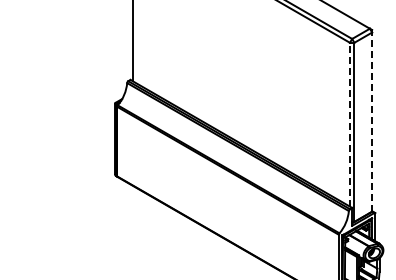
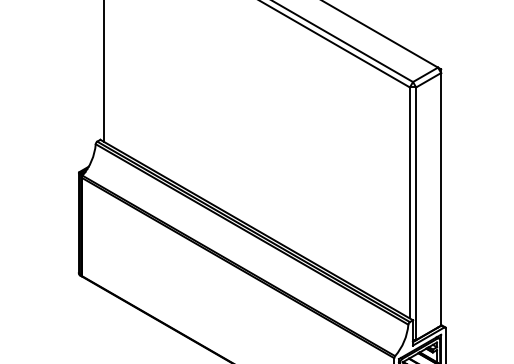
line: (372, 122) -> (441, 199), dashed -> solid
line: (349, 124) -> (409, 202), dashed -> solid

